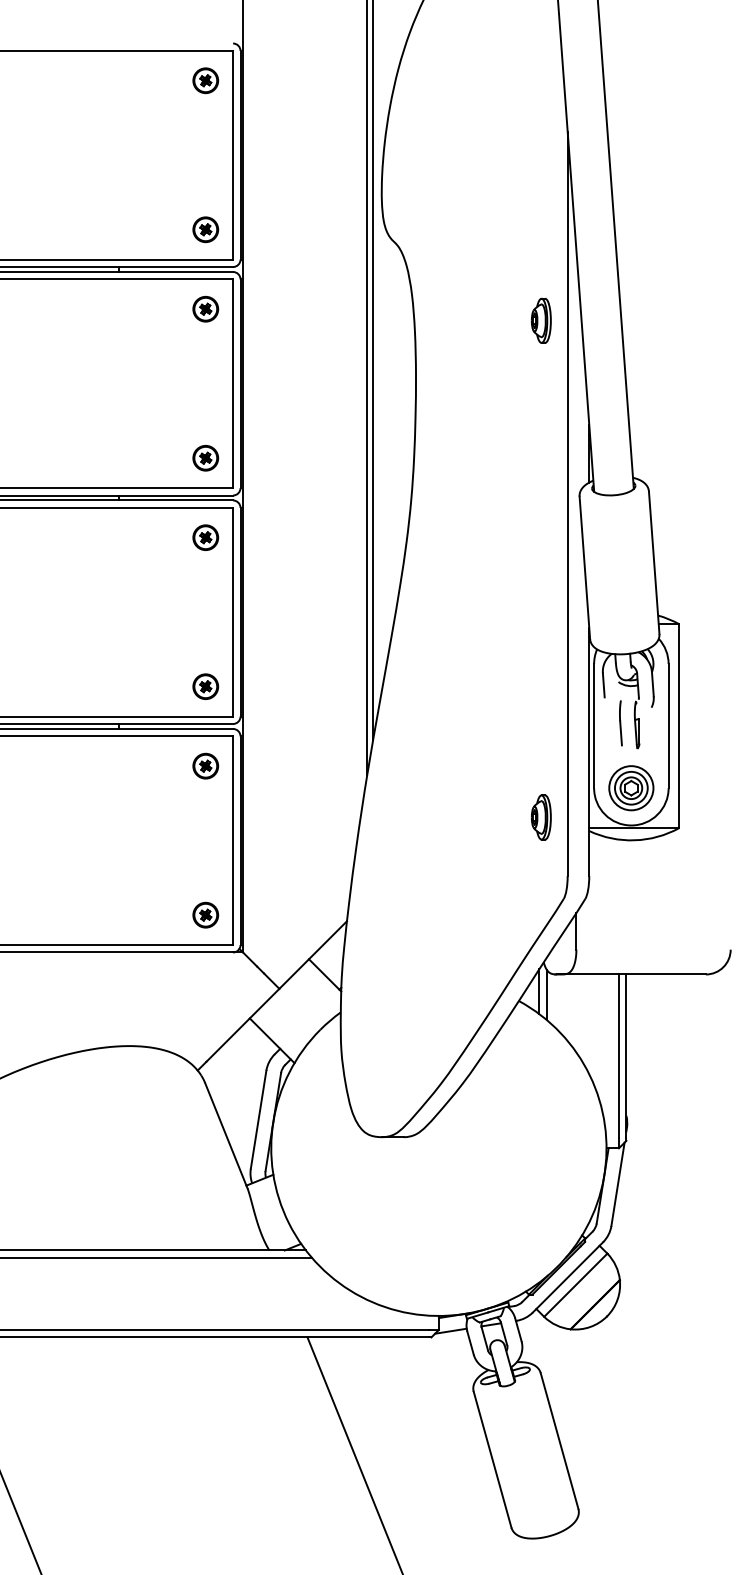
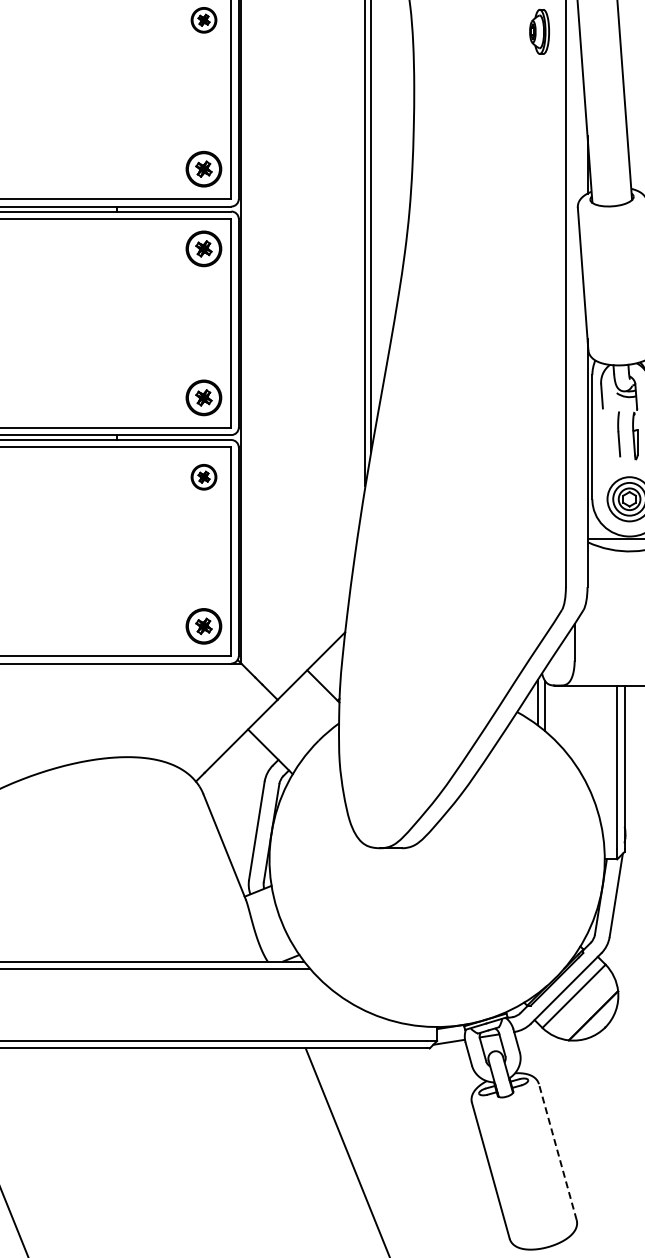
part: (205, 458) -> (203, 169), size x1.4
part: (205, 537) -> (203, 248), size x1.4
part: (205, 686) -> (203, 397), size x1.4
part: (540, 817) -> (538, 528), removed
part: (205, 914) -> (203, 625), size x1.4
line: (559, 1440) -> (557, 1151), solid -> dashed

